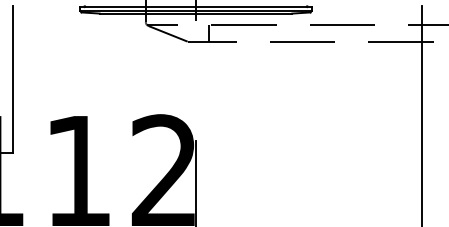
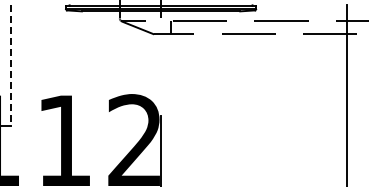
line: (12, 79) -> (10, 65), solid -> dashed

